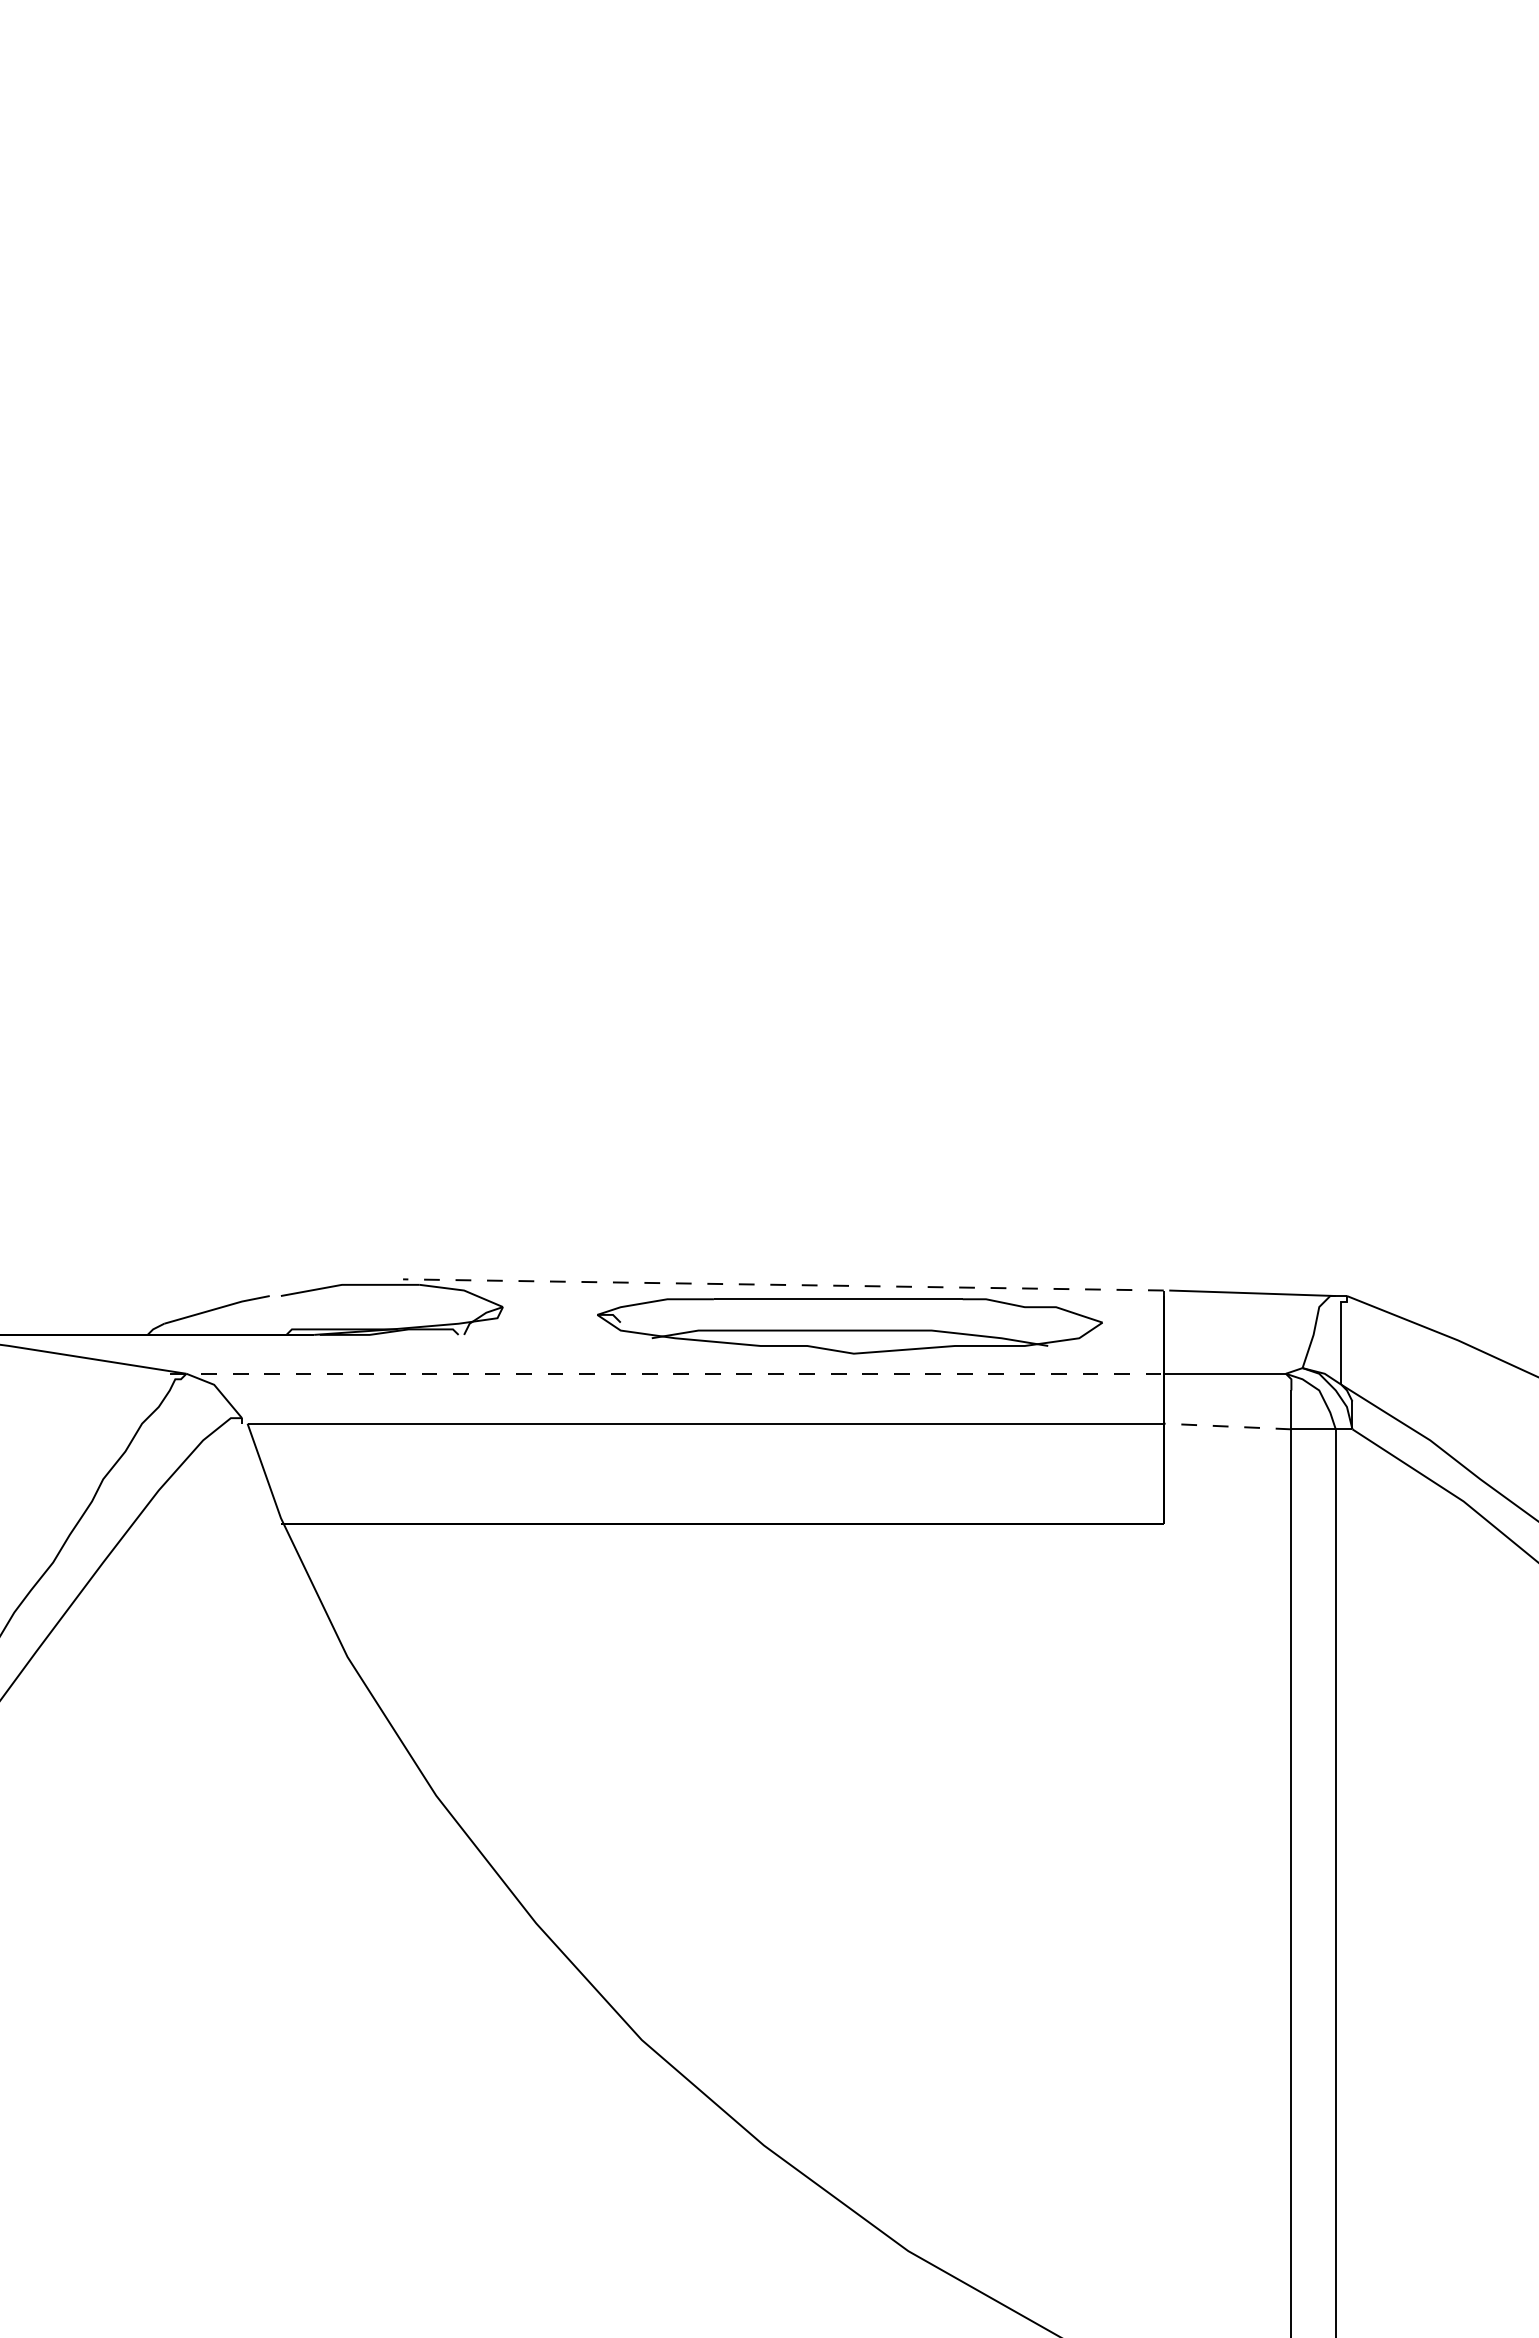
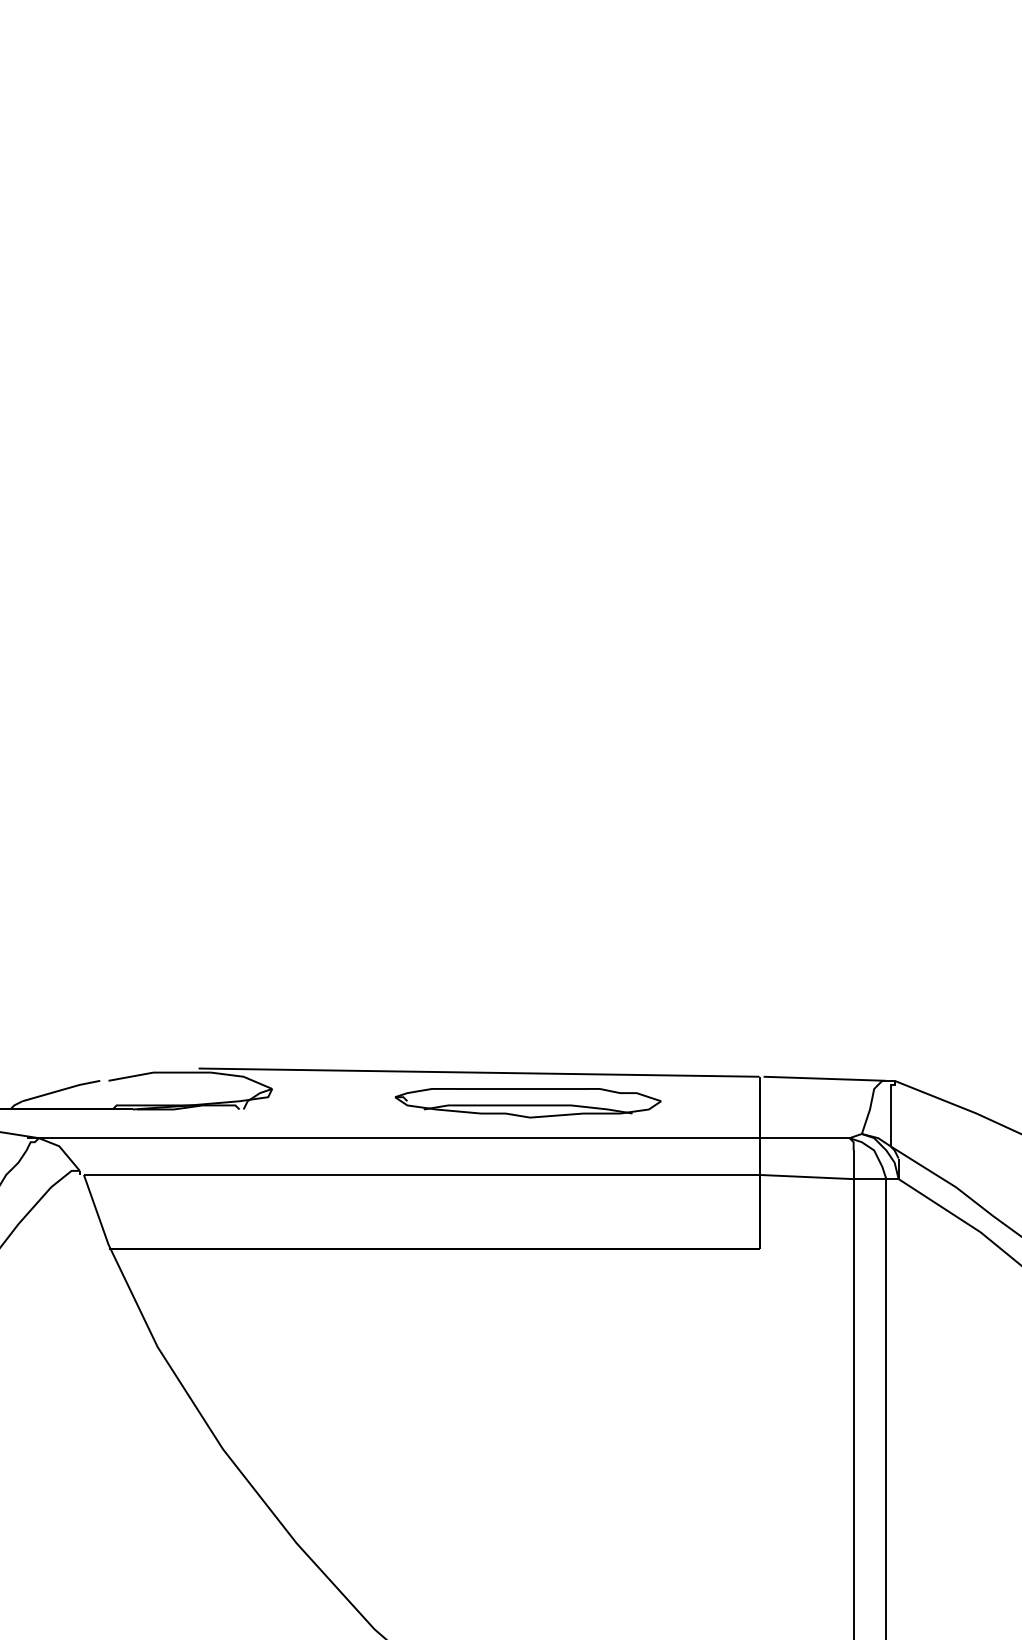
line: (782, 1284) -> (478, 1072), dashed -> solid
part: (849, 1326) -> (527, 1103), size x0.71
line: (665, 1373) -> (392, 1137), dashed -> solid
line: (1227, 1426) -> (806, 1177), dashed -> solid

